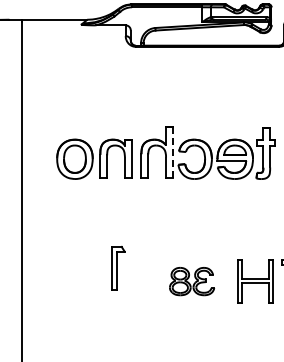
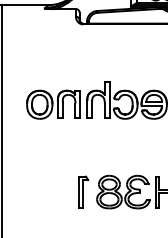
line: (172, 152) -> (109, 99), dashed -> solid
part: (118, 267) -> (83, 191), moved
part: (191, 281) -> (123, 192), size x1.67

